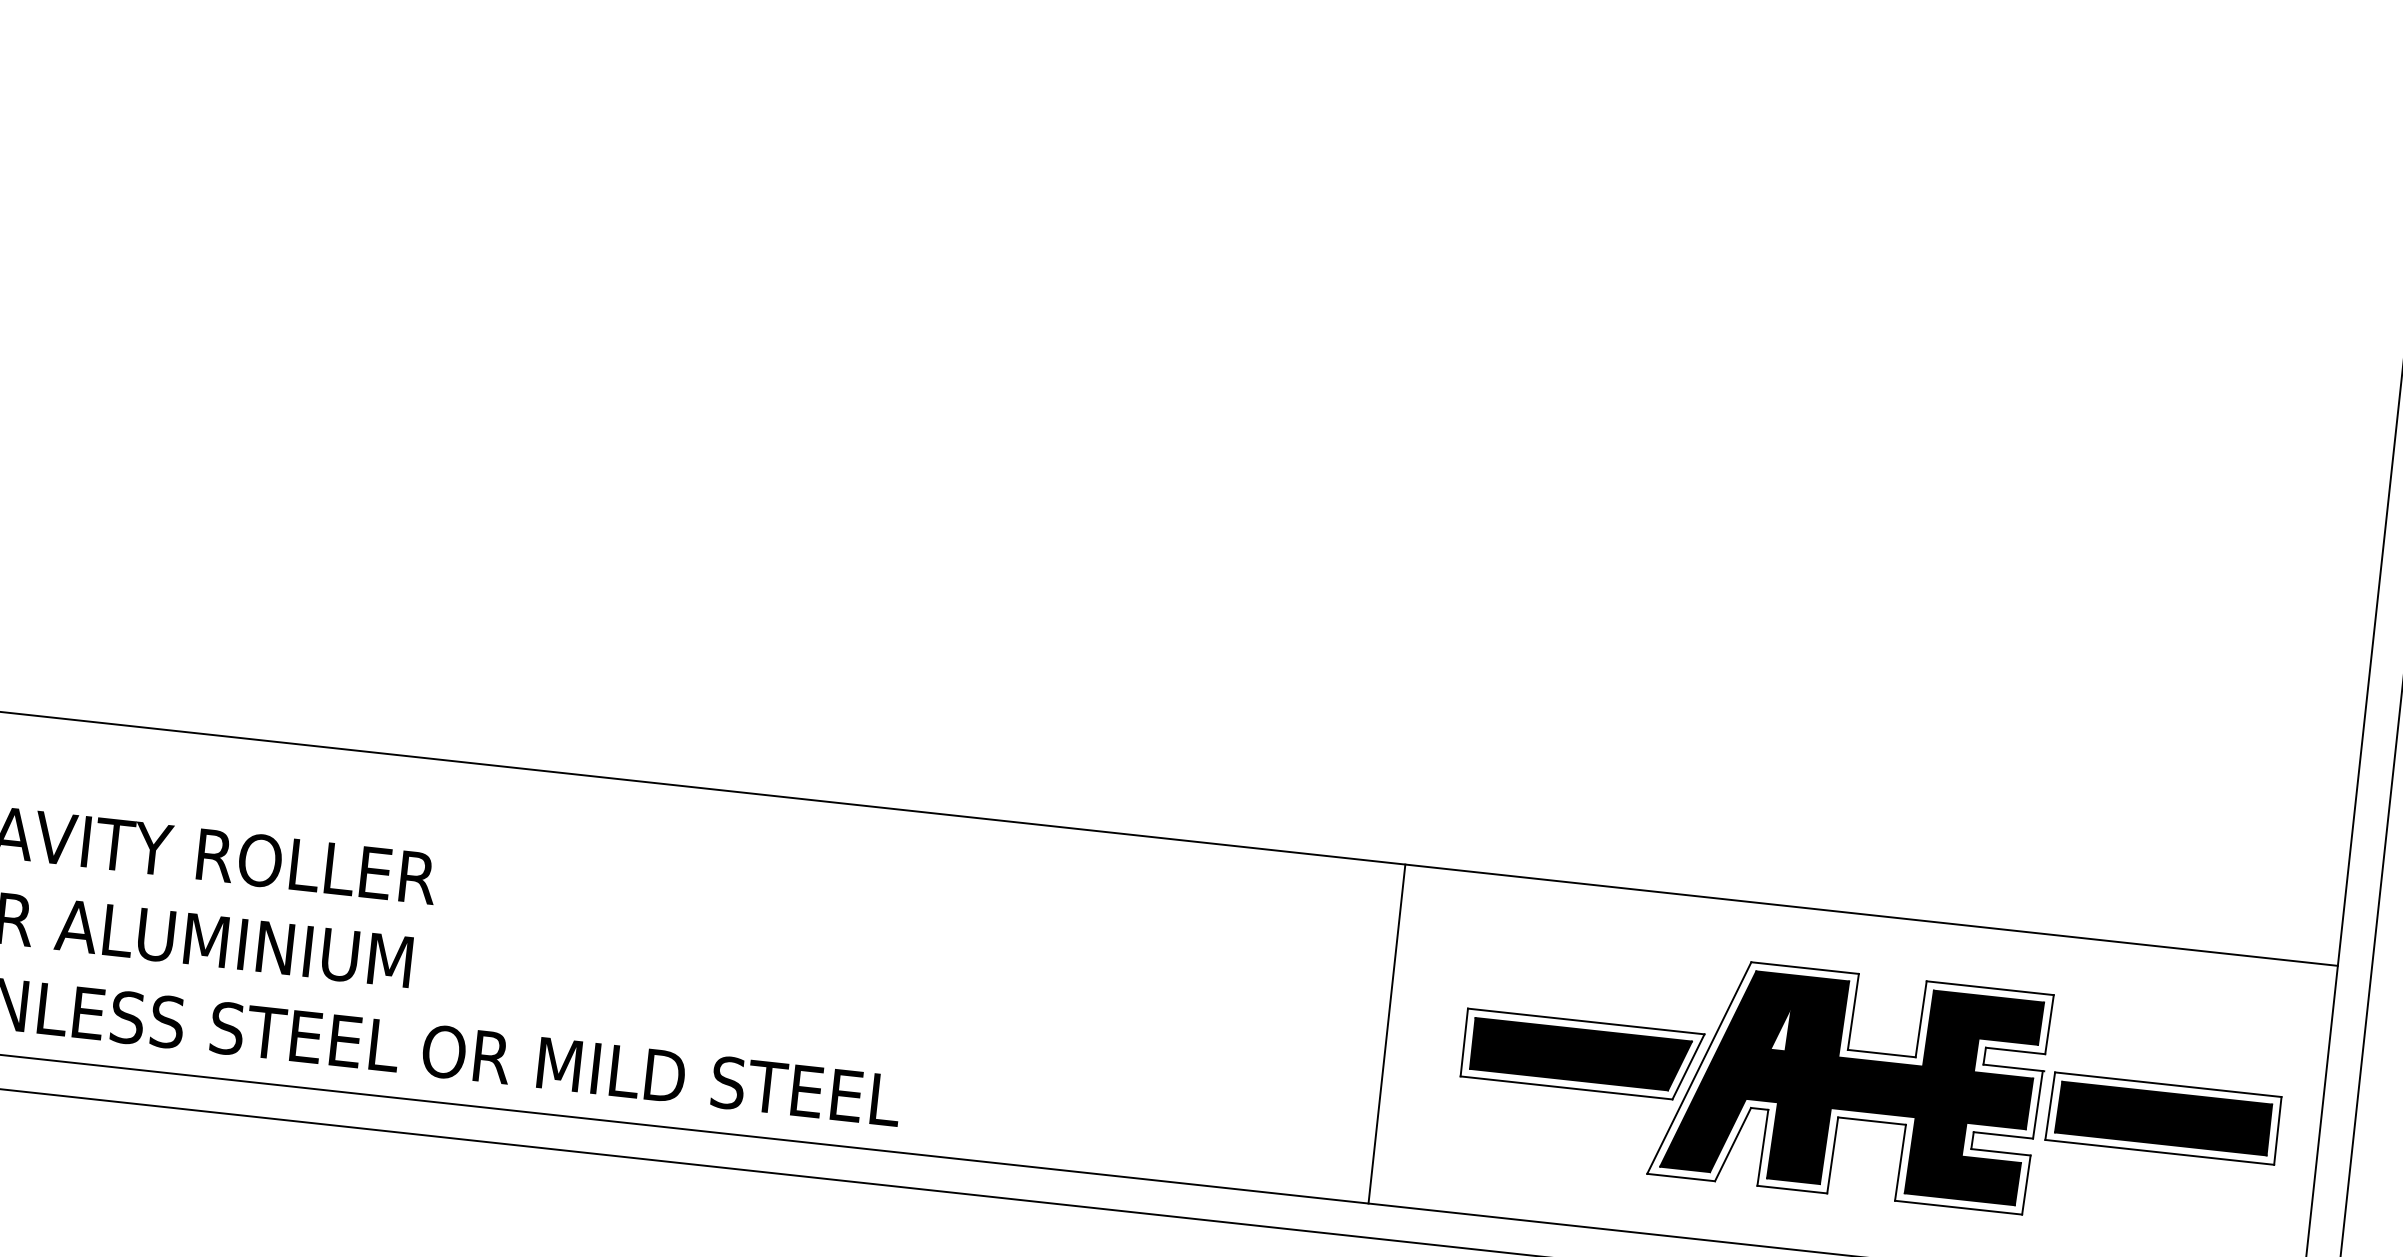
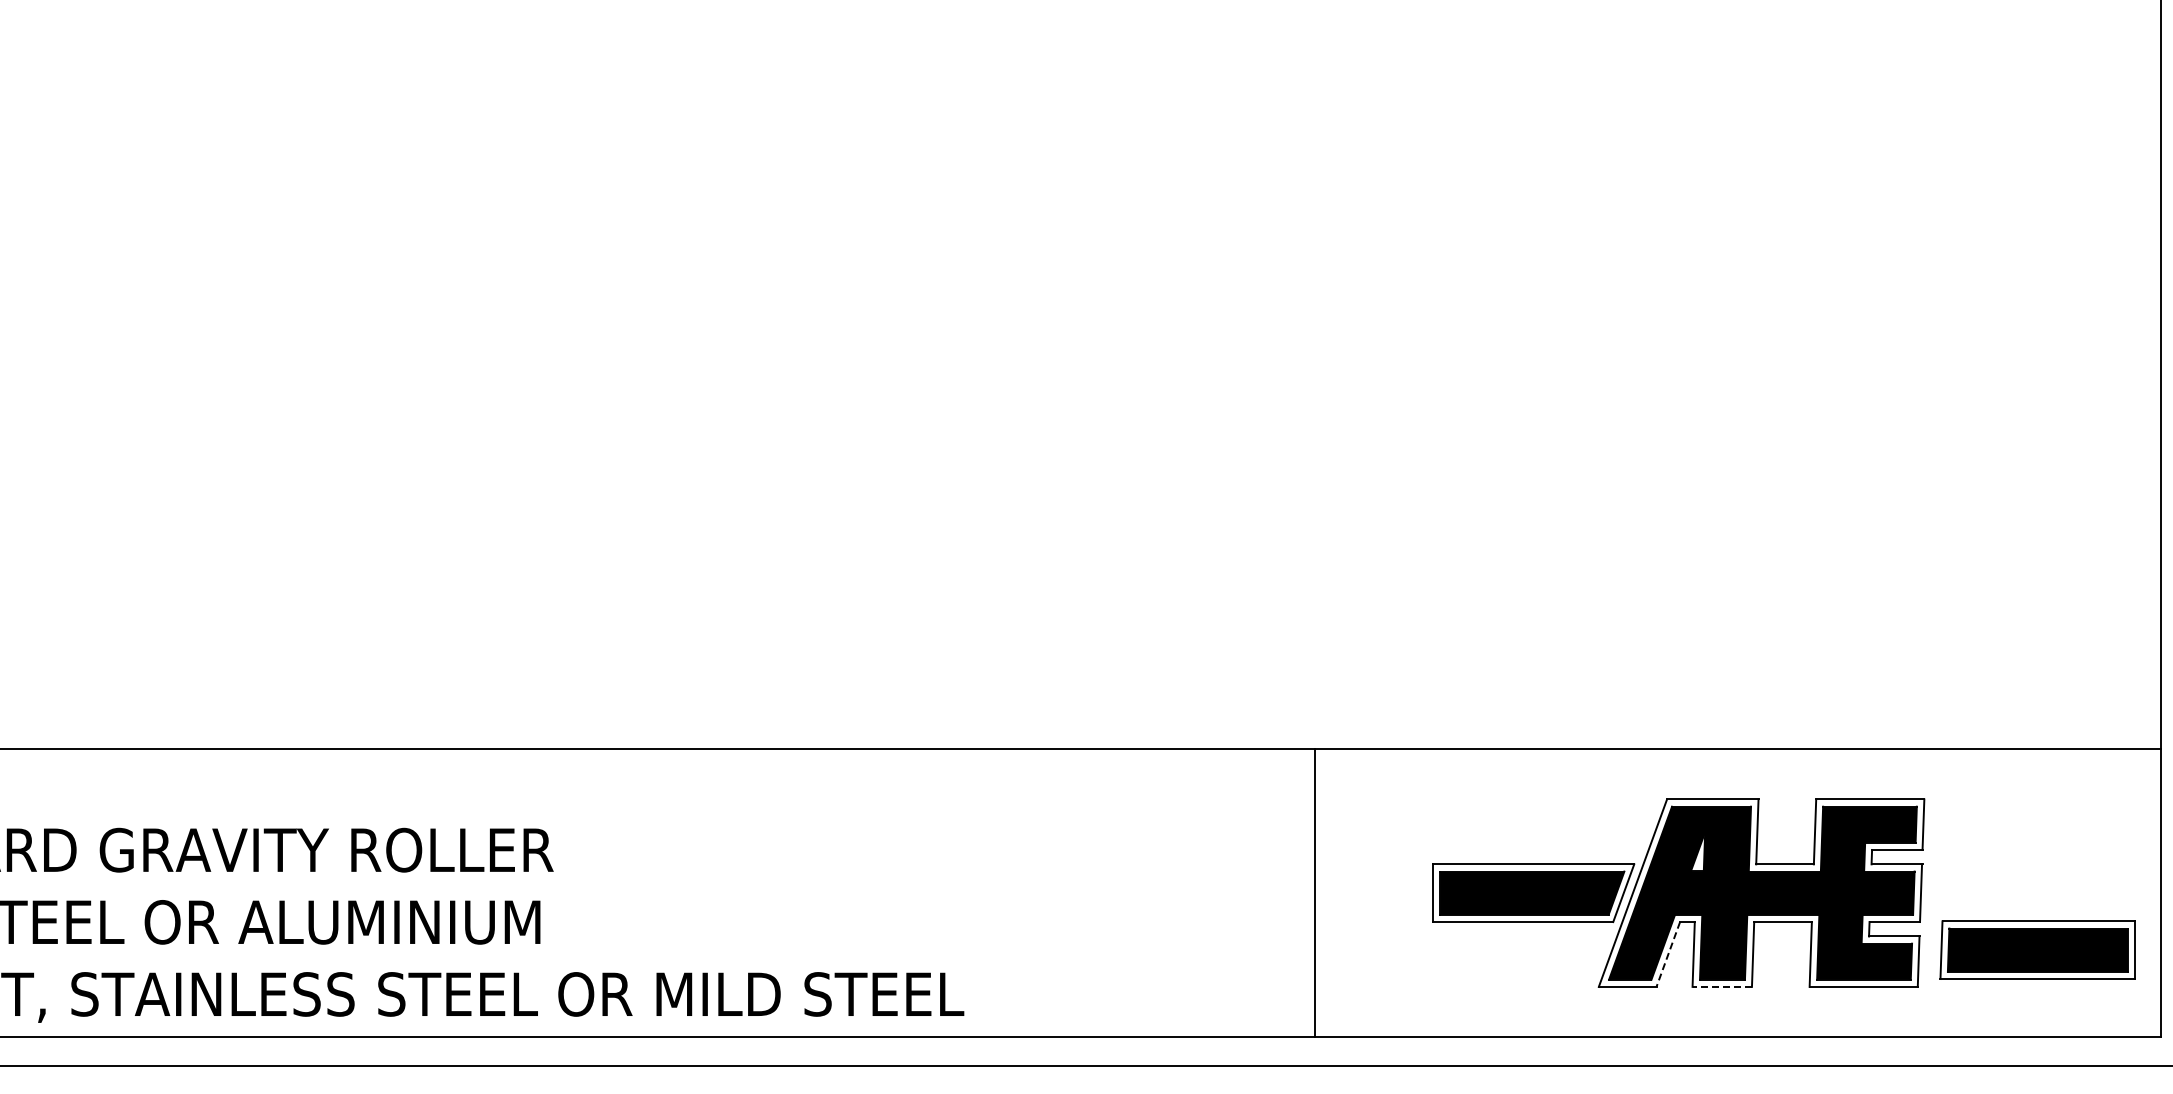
line: (1387, 1033) -> (1315, 892), moved
part: (2163, 1117) -> (2037, 949), moved
line: (1733, 1144) -> (1668, 954), solid -> dashed
line: (1792, 1189) -> (1722, 986), solid -> dashed

